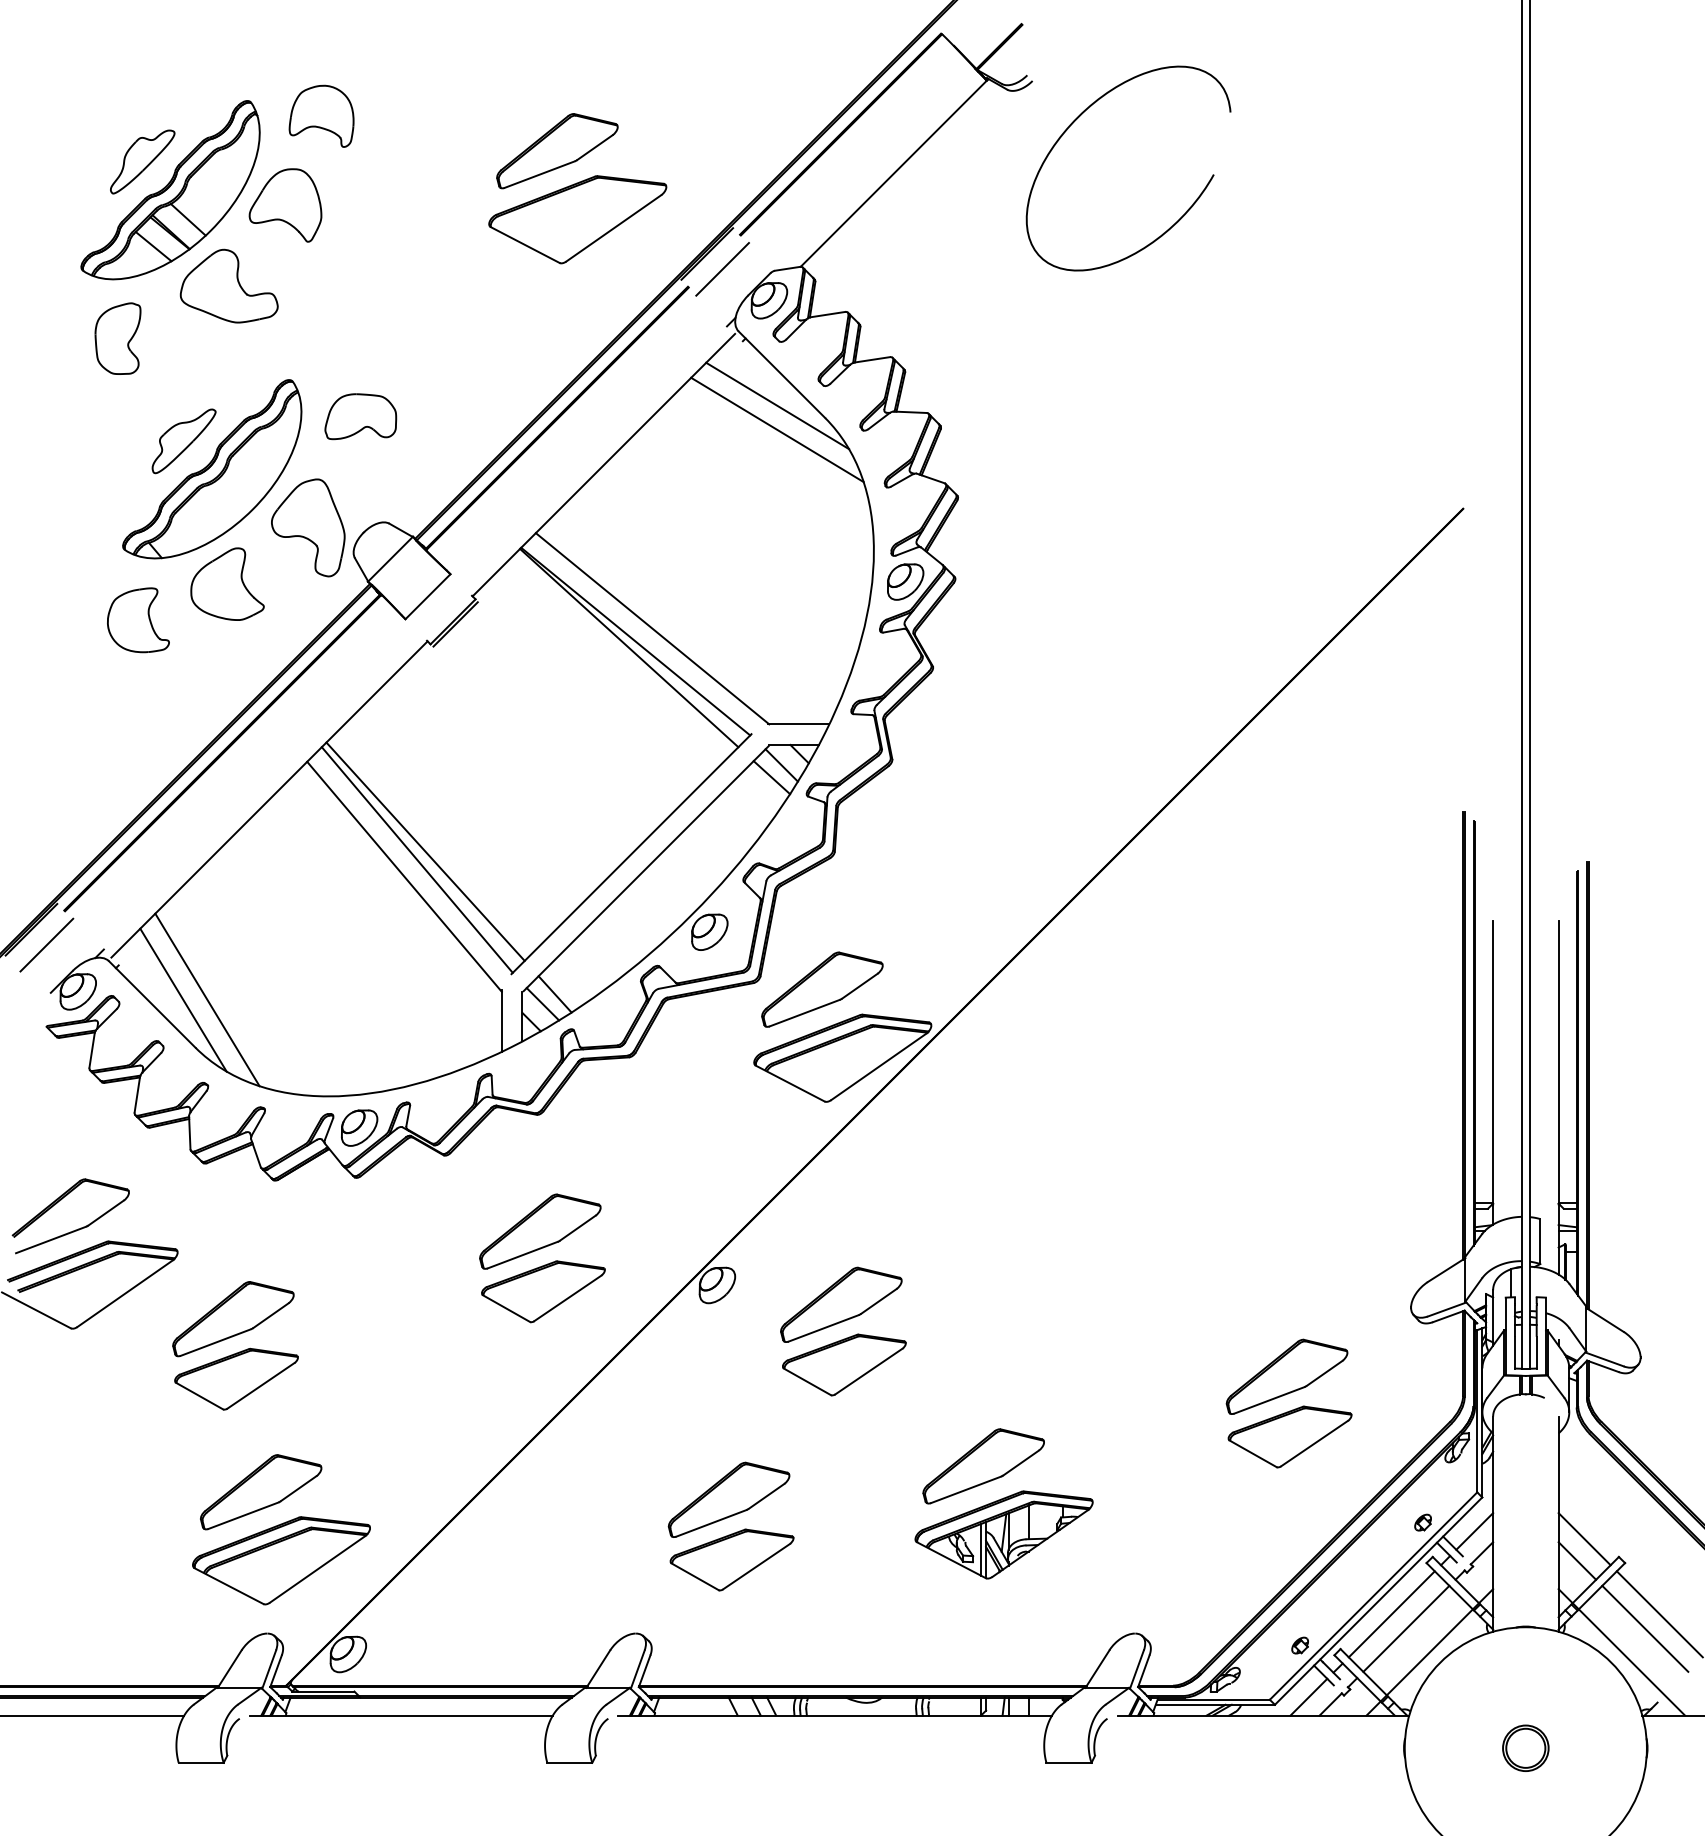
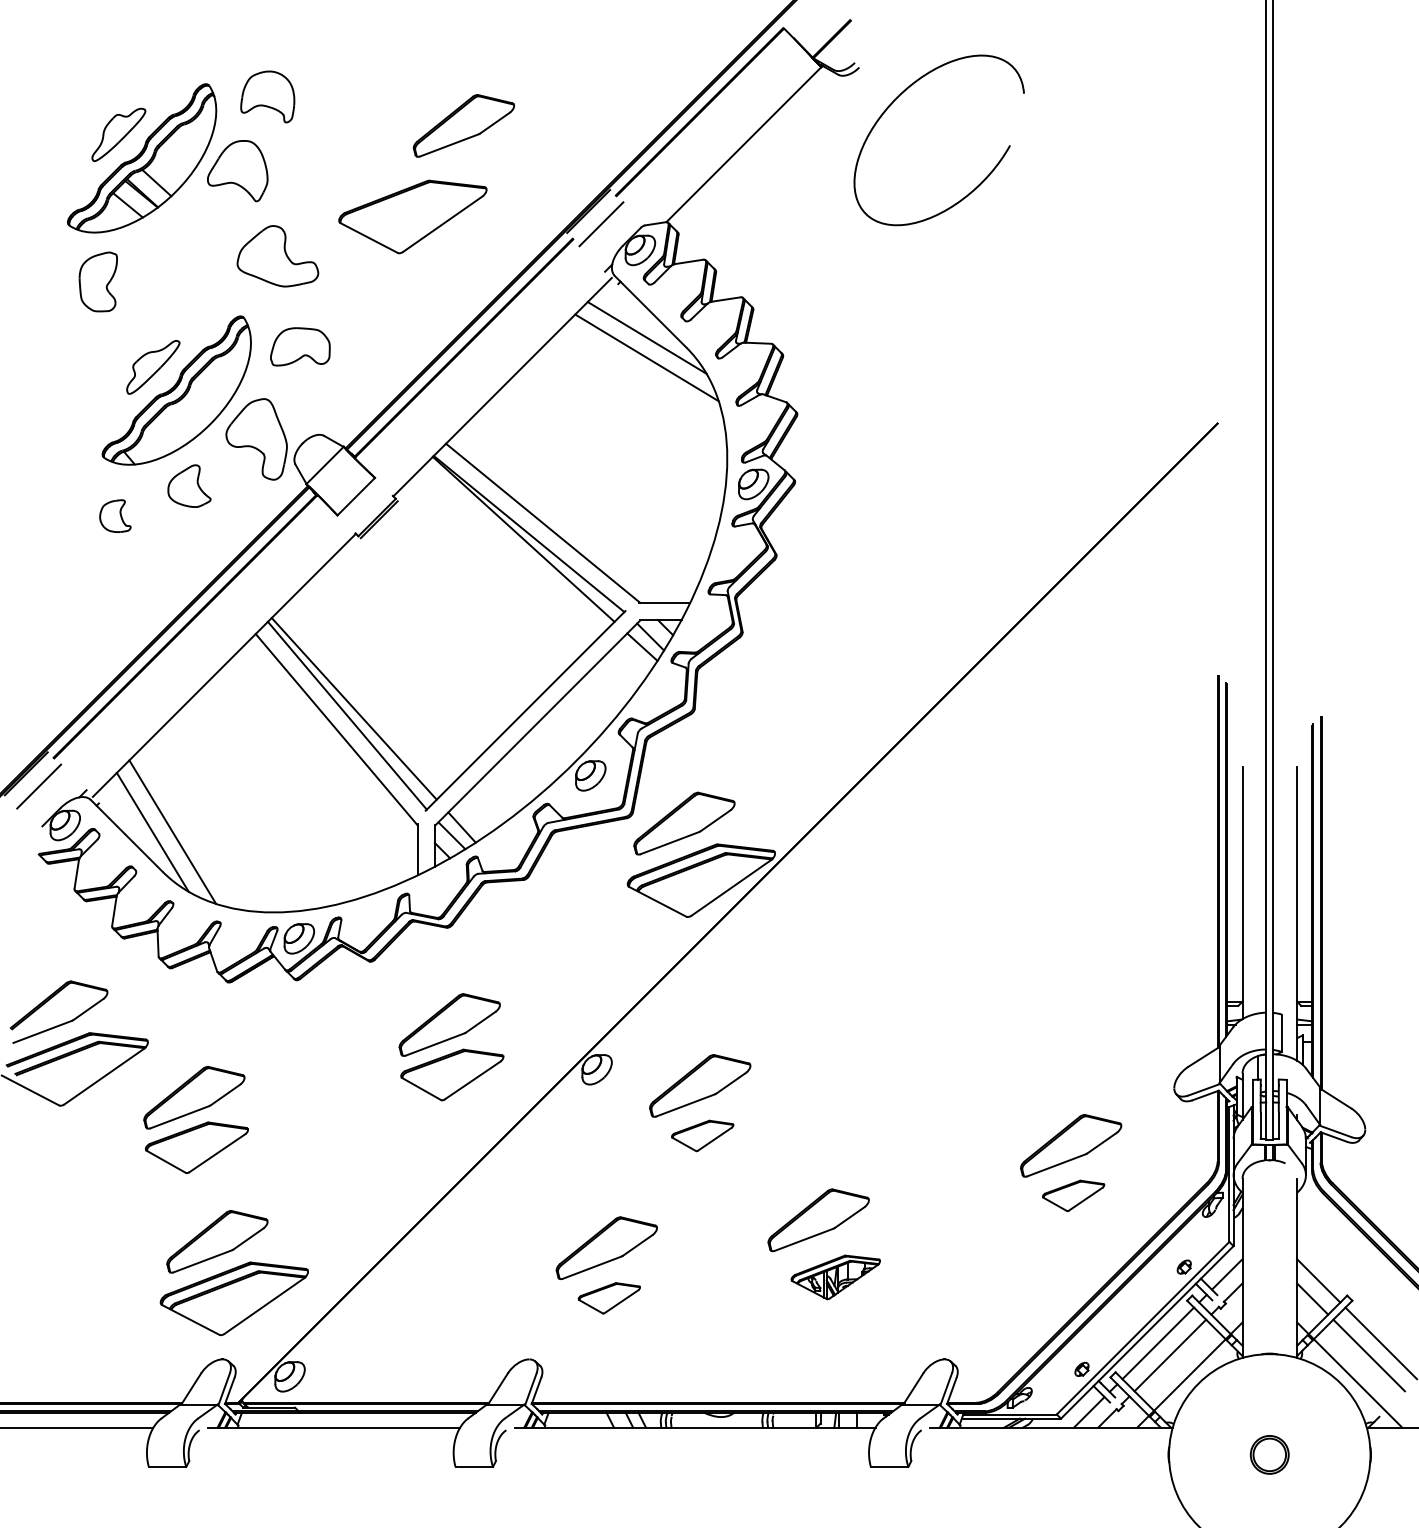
part: (577, 219) -> (412, 216), moved
part: (228, 286) -> (277, 256), moved
part: (227, 583) -> (189, 485), size x0.7
part: (138, 619) -> (115, 515), size x0.6
part: (844, 1364) -> (702, 1135), size x0.6
part: (1289, 1436) -> (1073, 1195), size x0.6
part: (1003, 1535) -> (835, 1277), size x0.6
part: (732, 1560) -> (609, 1298), size x0.6

